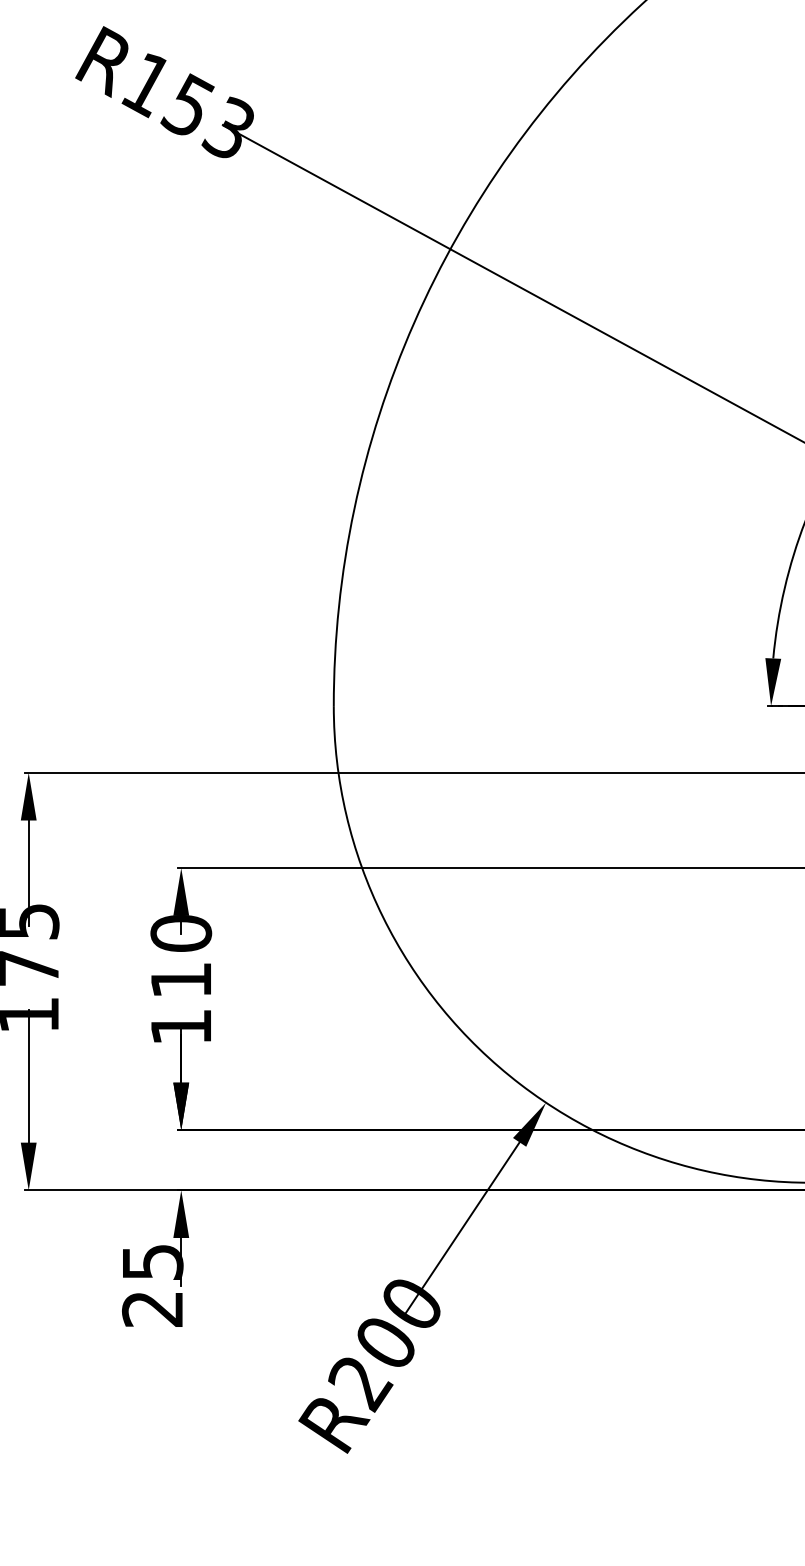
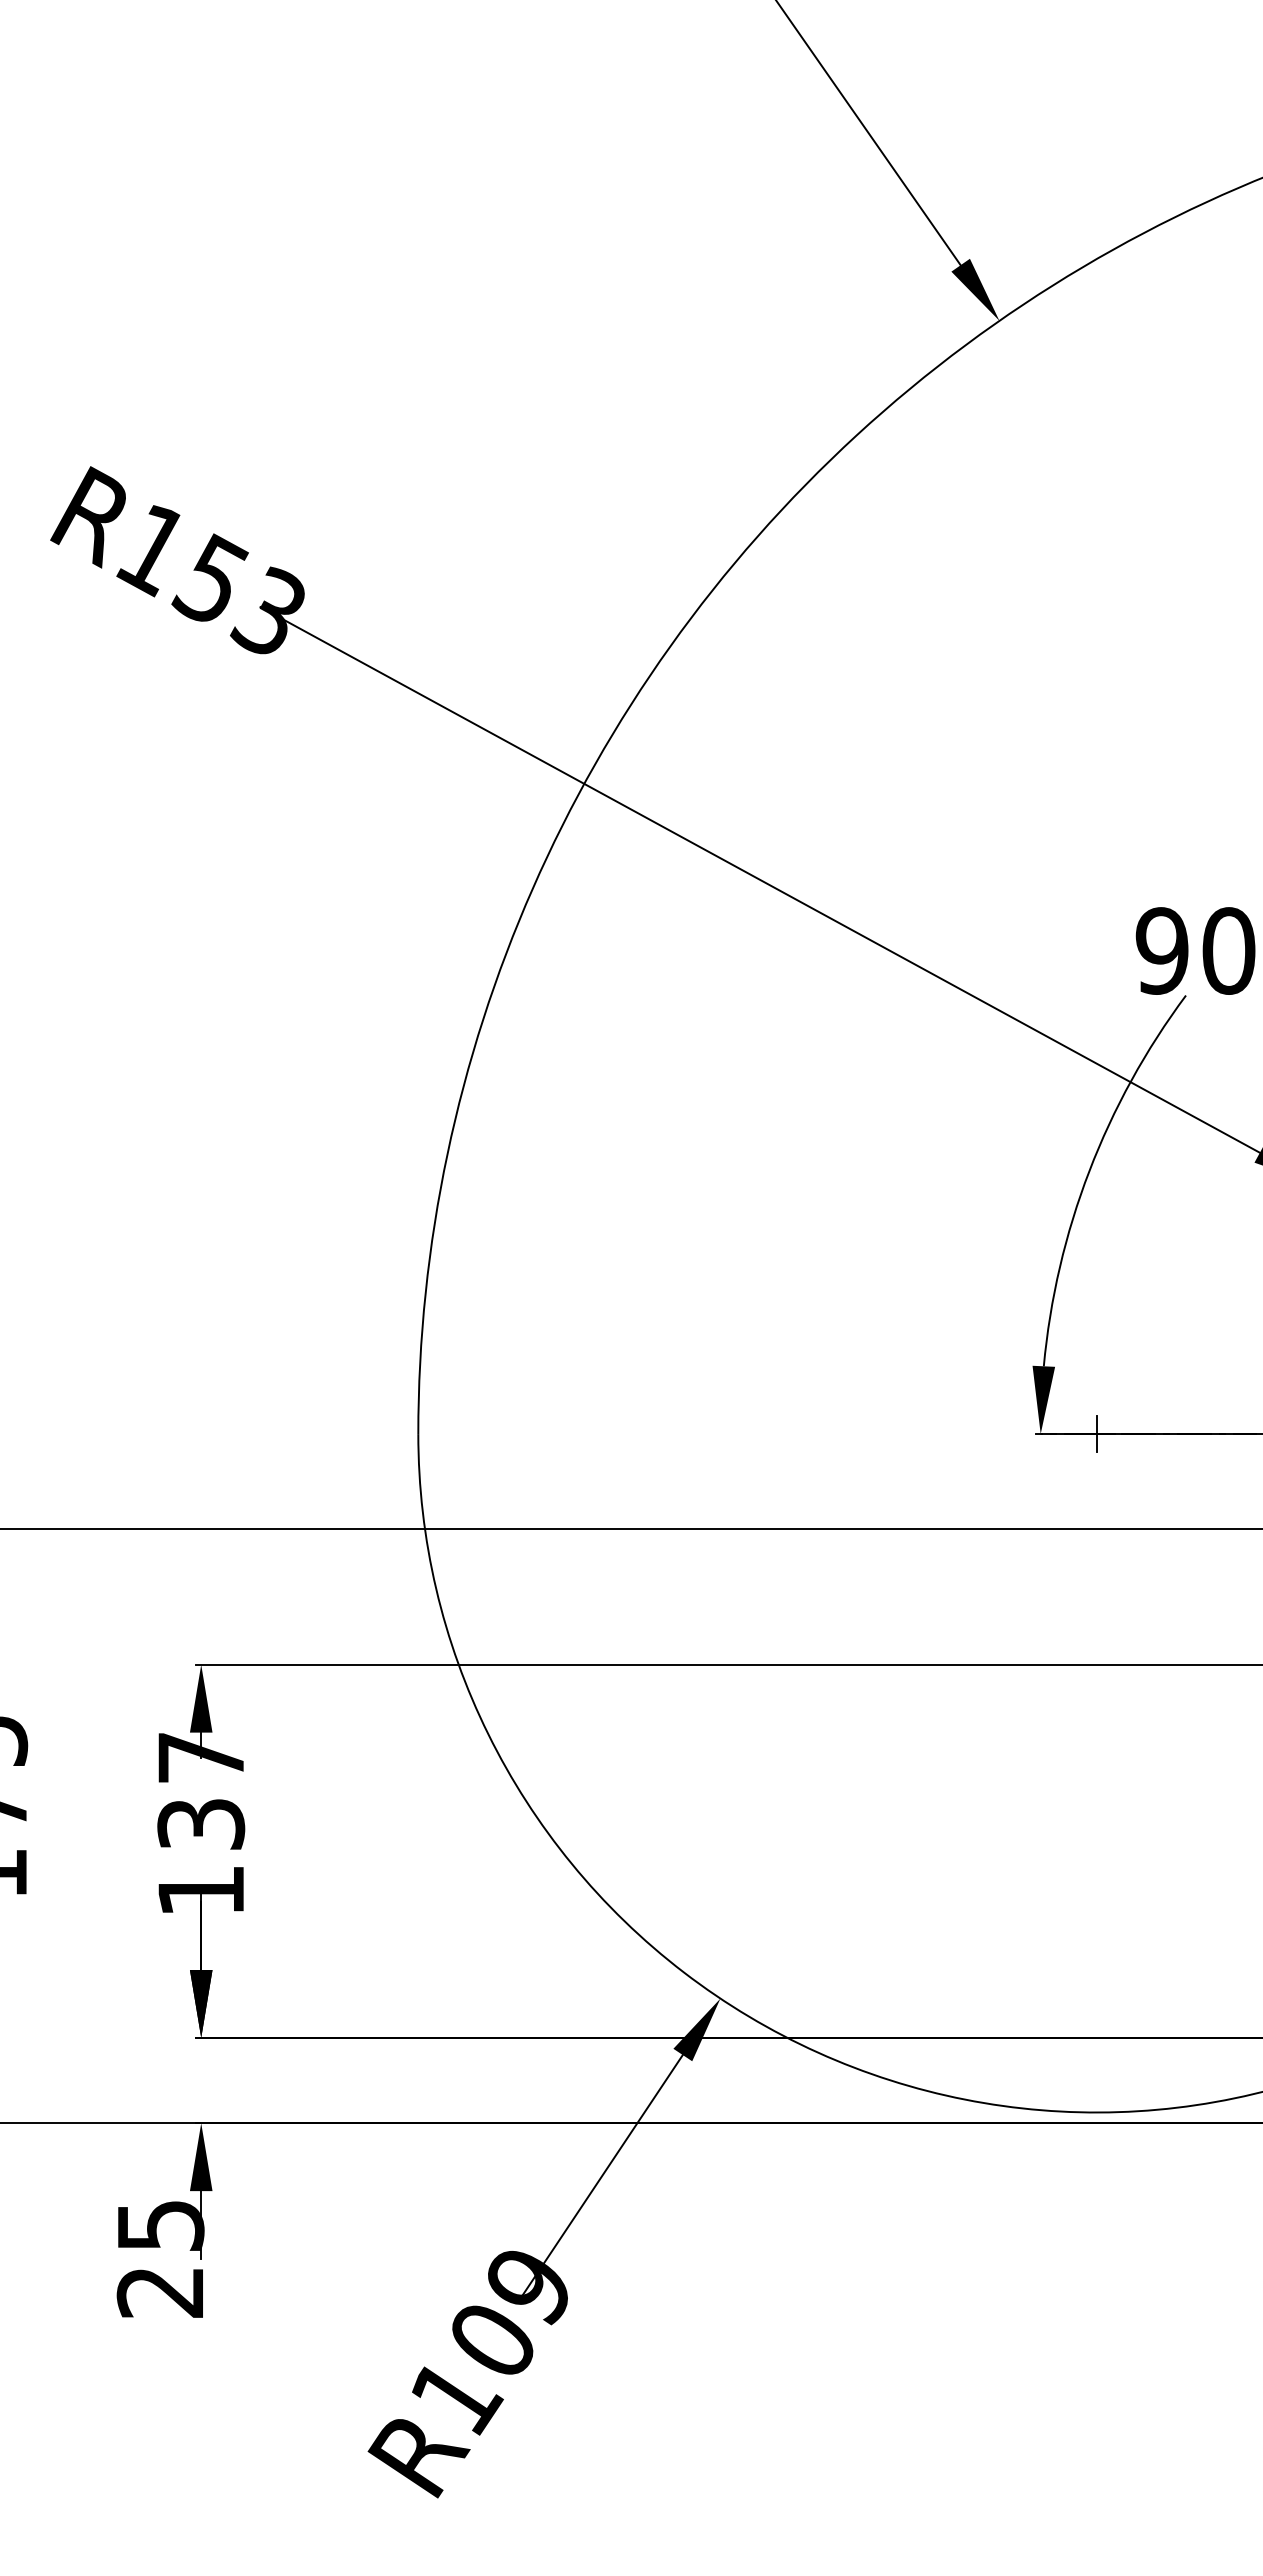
text: (181, 956) -> (201, 1790), 110 -> 137
text: (384, 1346) -> (490, 2345), R200 -> R109

